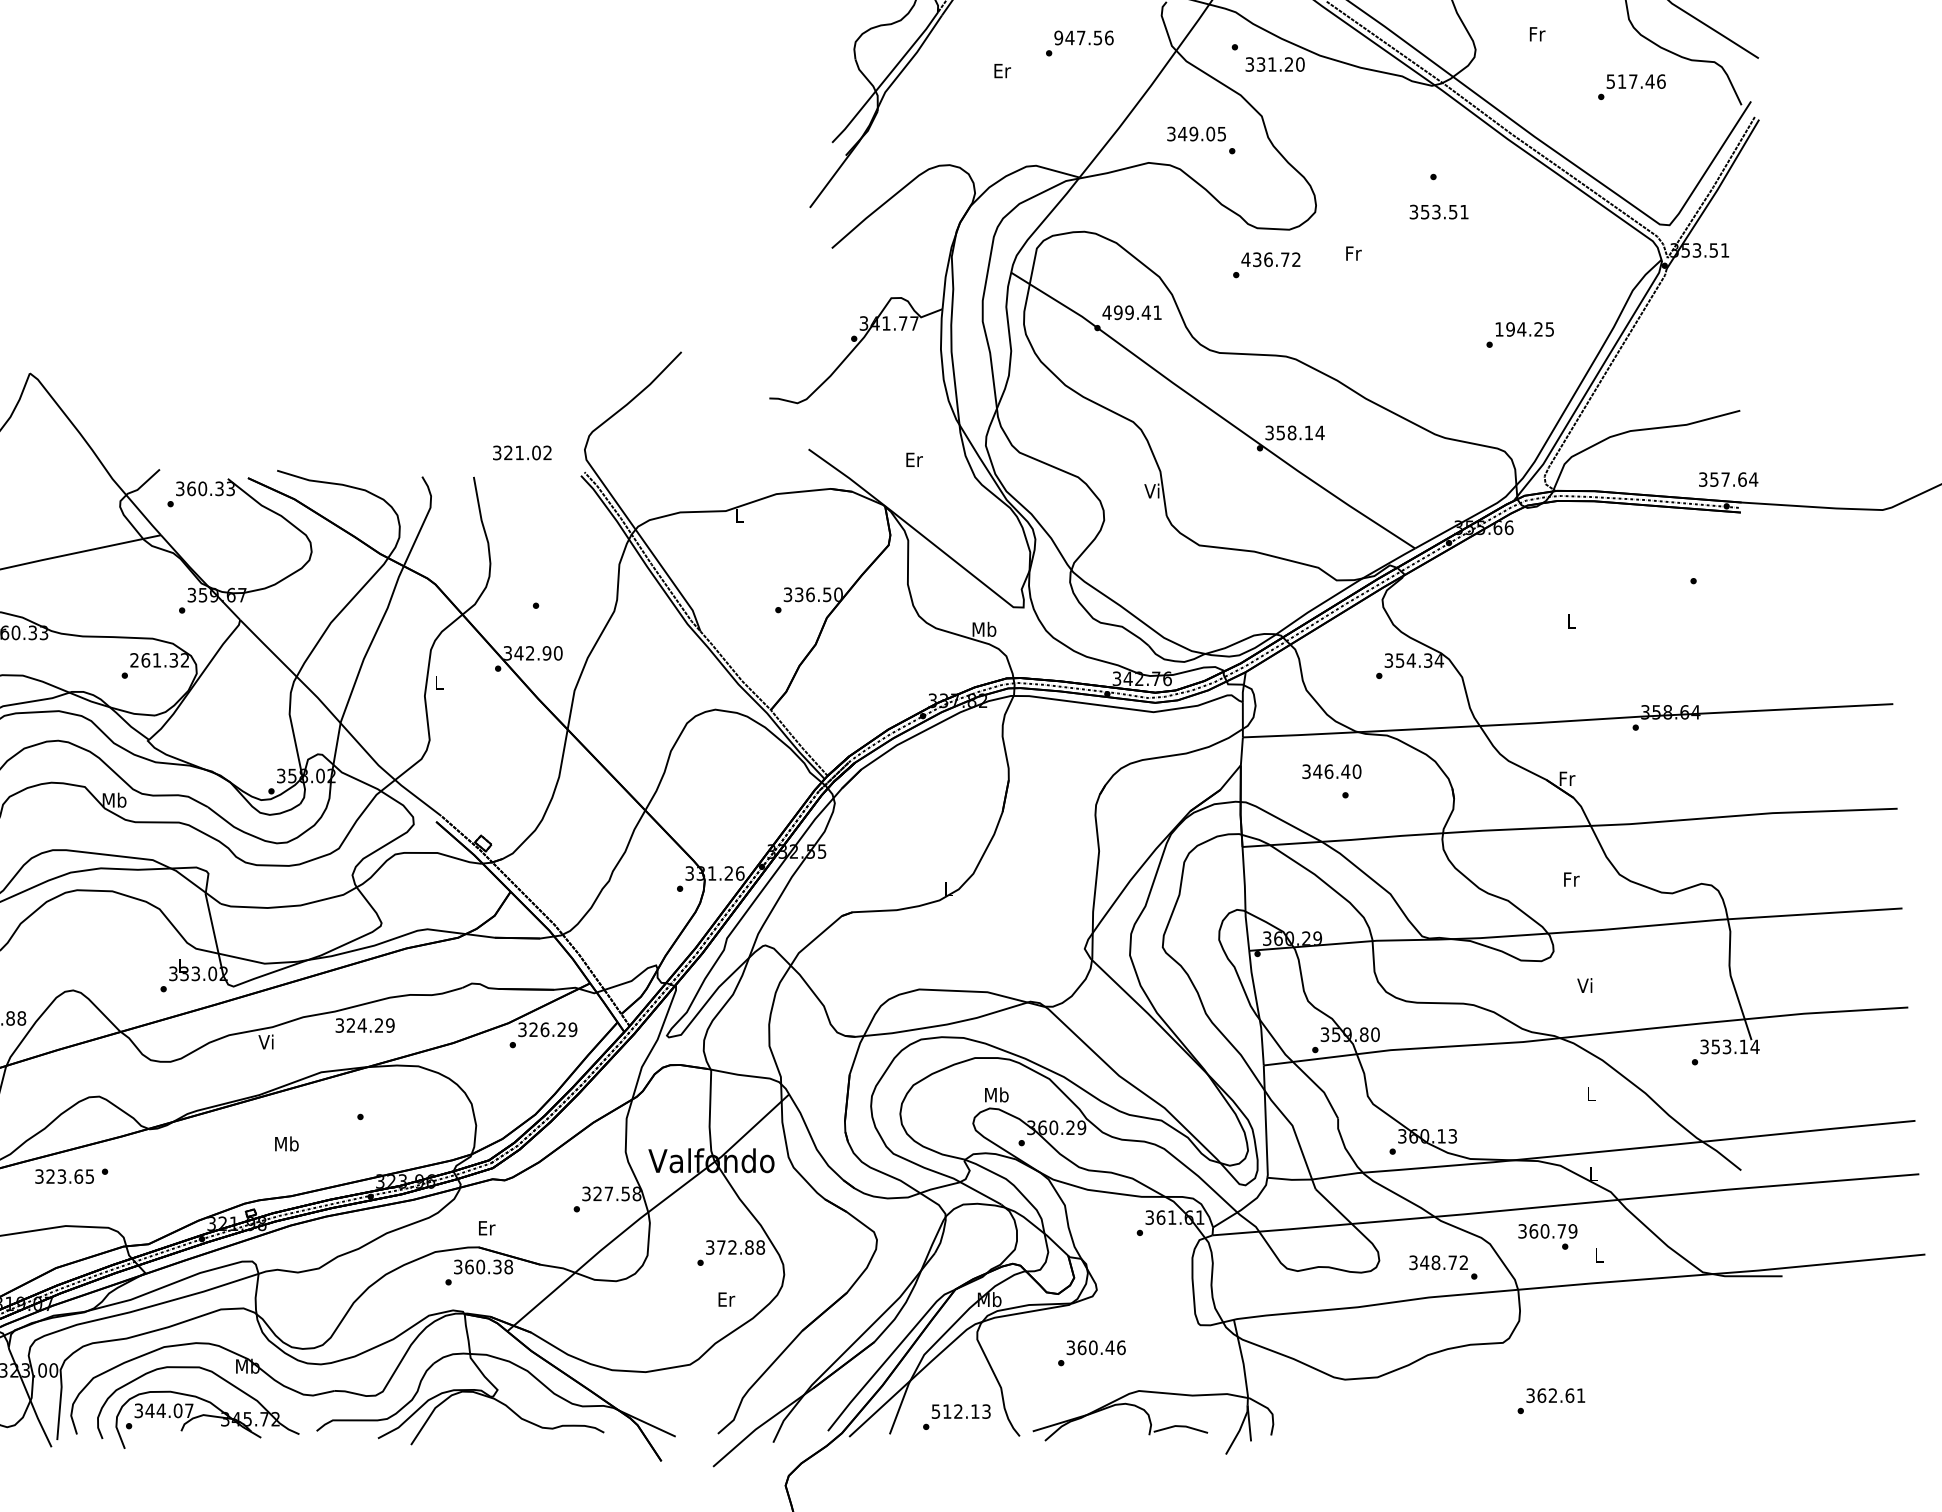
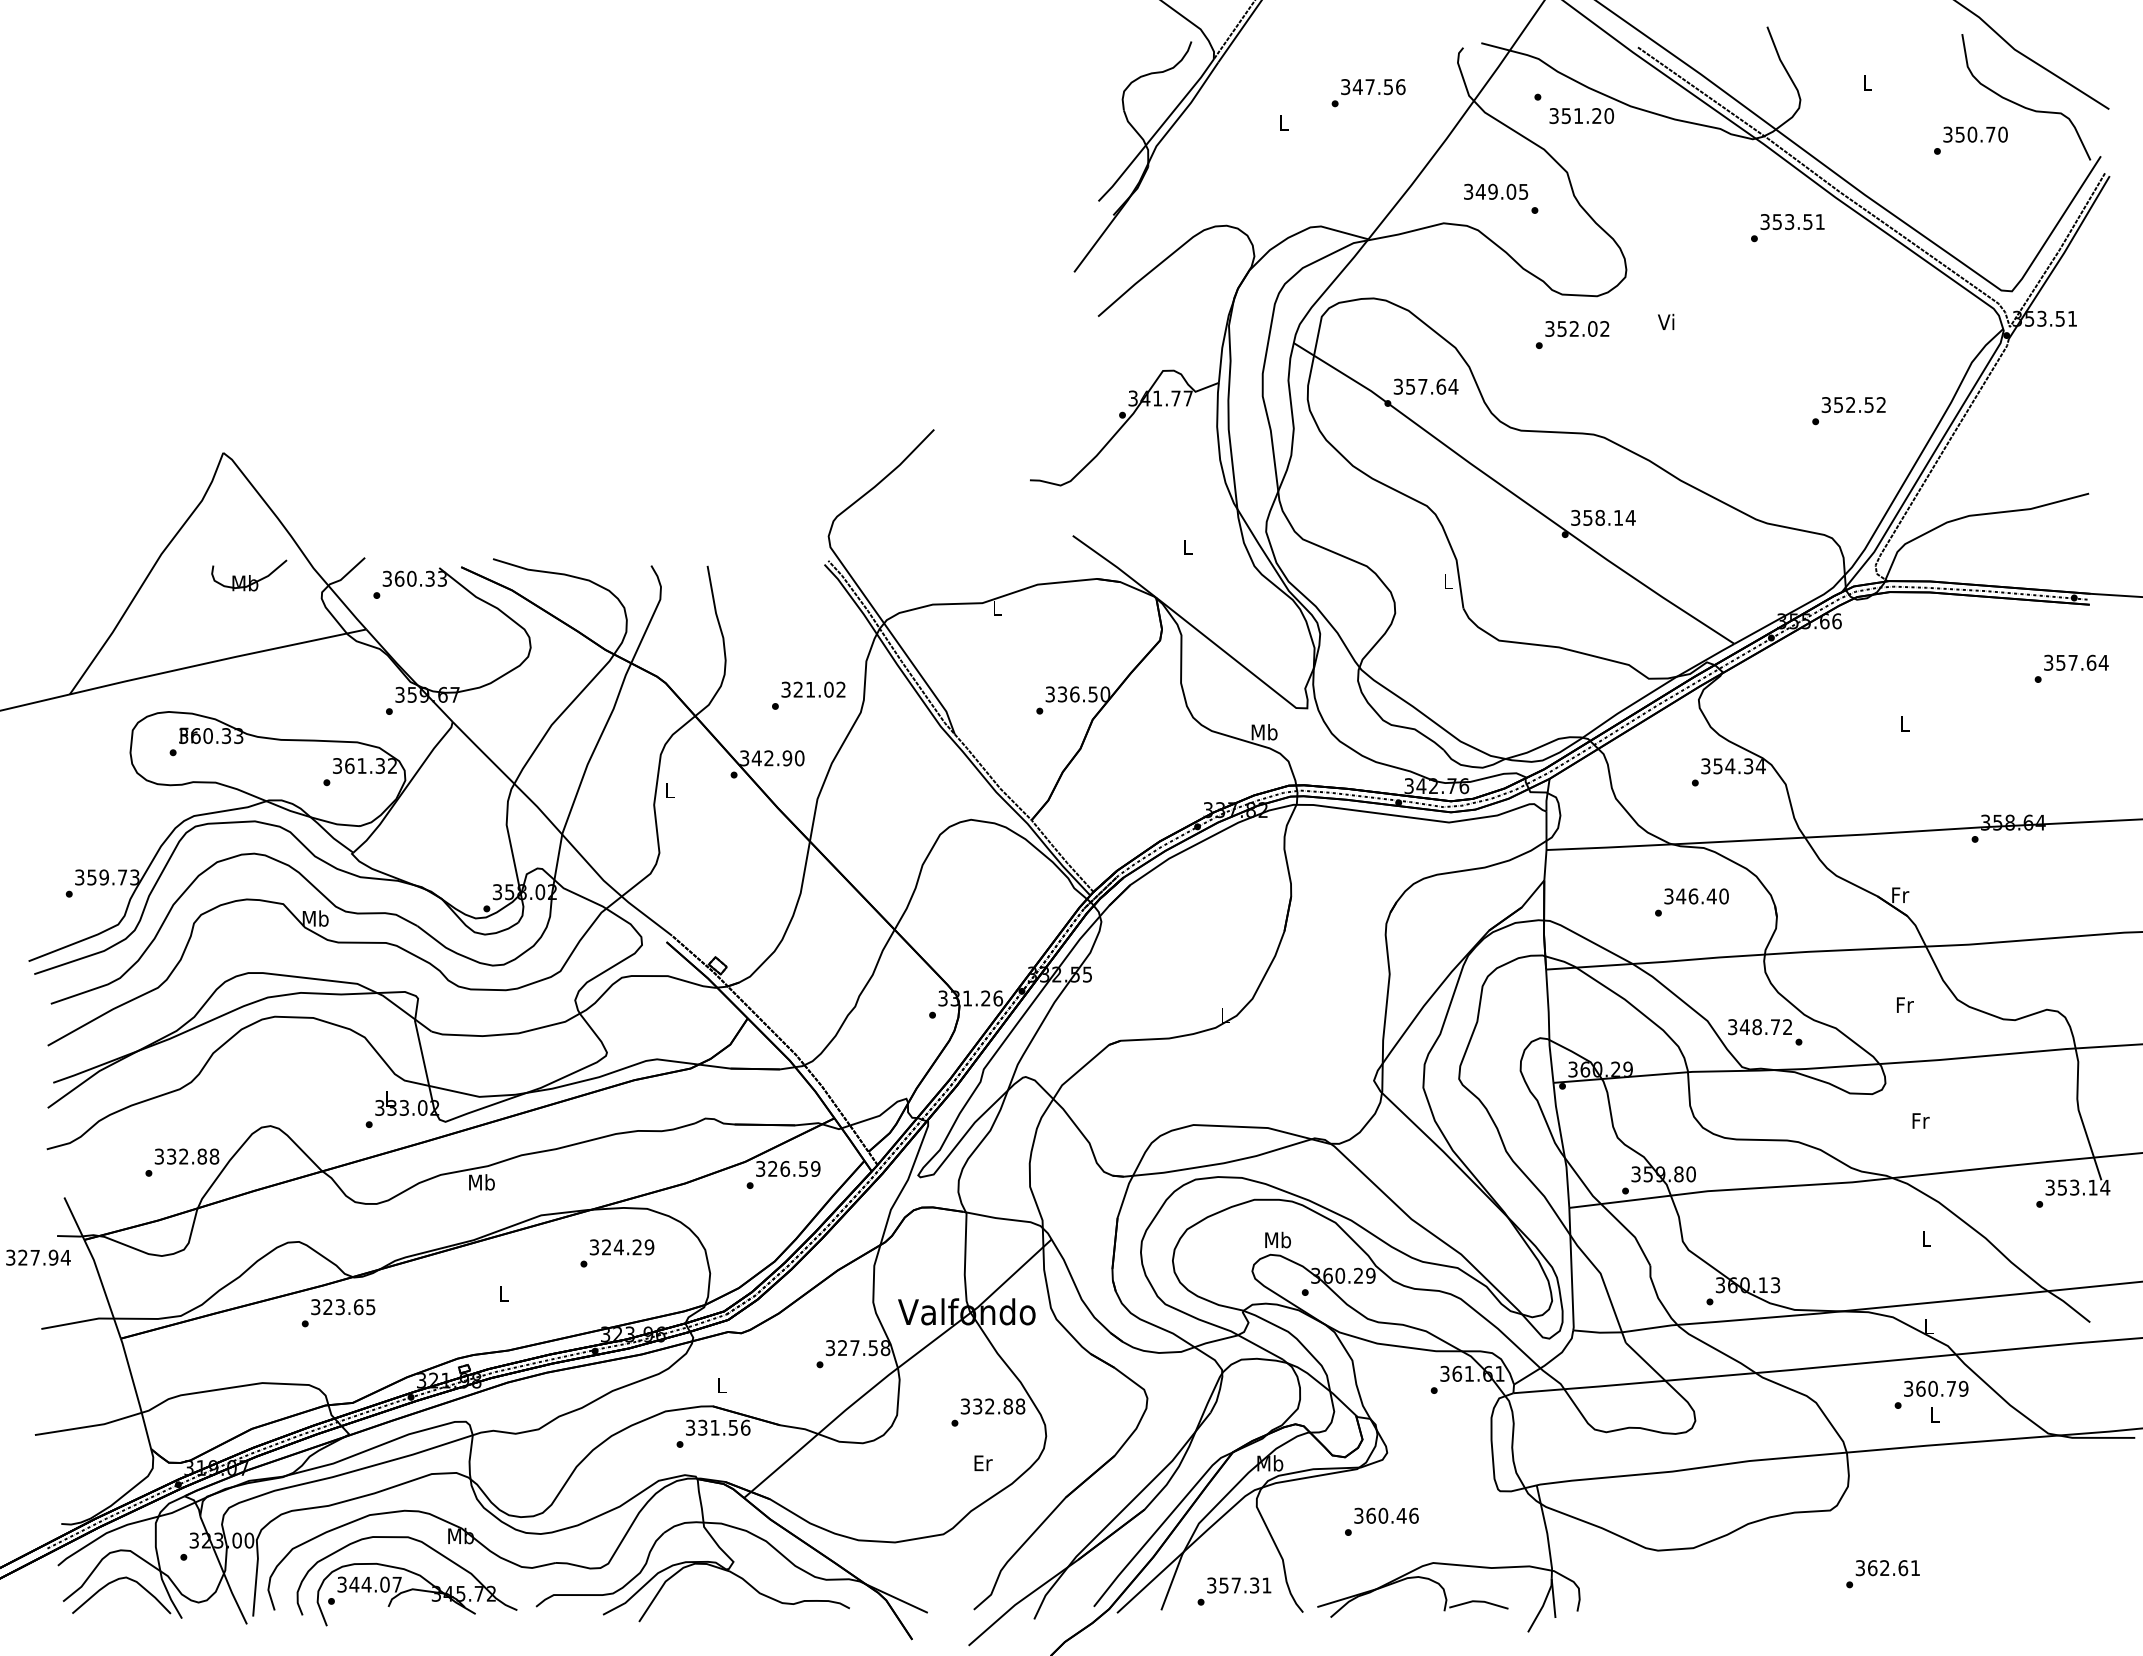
text: (1537, 33) -> (1867, 82), Fr -> L
text: (1058, 37) -> (1345, 86), 947.56 -> 347.56
text: (1261, 64) -> (1566, 115), 331.20 -> 351.20
text: (1002, 70) -> (1284, 122), Er -> L
text: (1636, 81) -> (1975, 134), 517.46 -> 350.70
text: (1439, 211) -> (1792, 221), moved
text: (1352, 252) -> (1666, 321), Fr -> Vi
text: (1264, 259) -> (1570, 328), 436.72 -> 352.02
text: (1131, 312) -> (1425, 386), 499.41 -> 357.64
text: (1524, 329) -> (1853, 405), 194.25 -> 352.52
text: (522, 452) -> (813, 689), moved
text: (914, 460) -> (1188, 547), Er -> L
text: (1728, 479) -> (2076, 662), moved
part: (53, 485) -> (249, 575), added
text: (1152, 491) -> (1447, 581), Vi -> L
text: (134, 659) -> (337, 765), 261.32 -> 361.32
text: (1331, 771) -> (1696, 896), moved
text: (1585, 985) -> (1920, 1120), Vi -> Fr
text: (364, 1025) -> (621, 1247), moved
text: (561, 1029) -> (803, 1168), 326.29 -> 326.59
text: (266, 1042) -> (481, 1182), Vi -> Mb
text: (286, 1143) -> (503, 1293), Mb -> L
text: (64, 1176) -> (343, 1307), moved
text: (487, 1228) -> (722, 1385), Er -> L
text: (1548, 1231) -> (1936, 1388), moved
text: (721, 1247) -> (977, 1406), 372.88 -> 332.88
text: (489, 1266) -> (724, 1427), 360.38 -> 331.56
text: (1443, 1267) -> (1765, 1032), moved
text: (961, 1411) -> (1239, 1585), 512.13 -> 357.31

